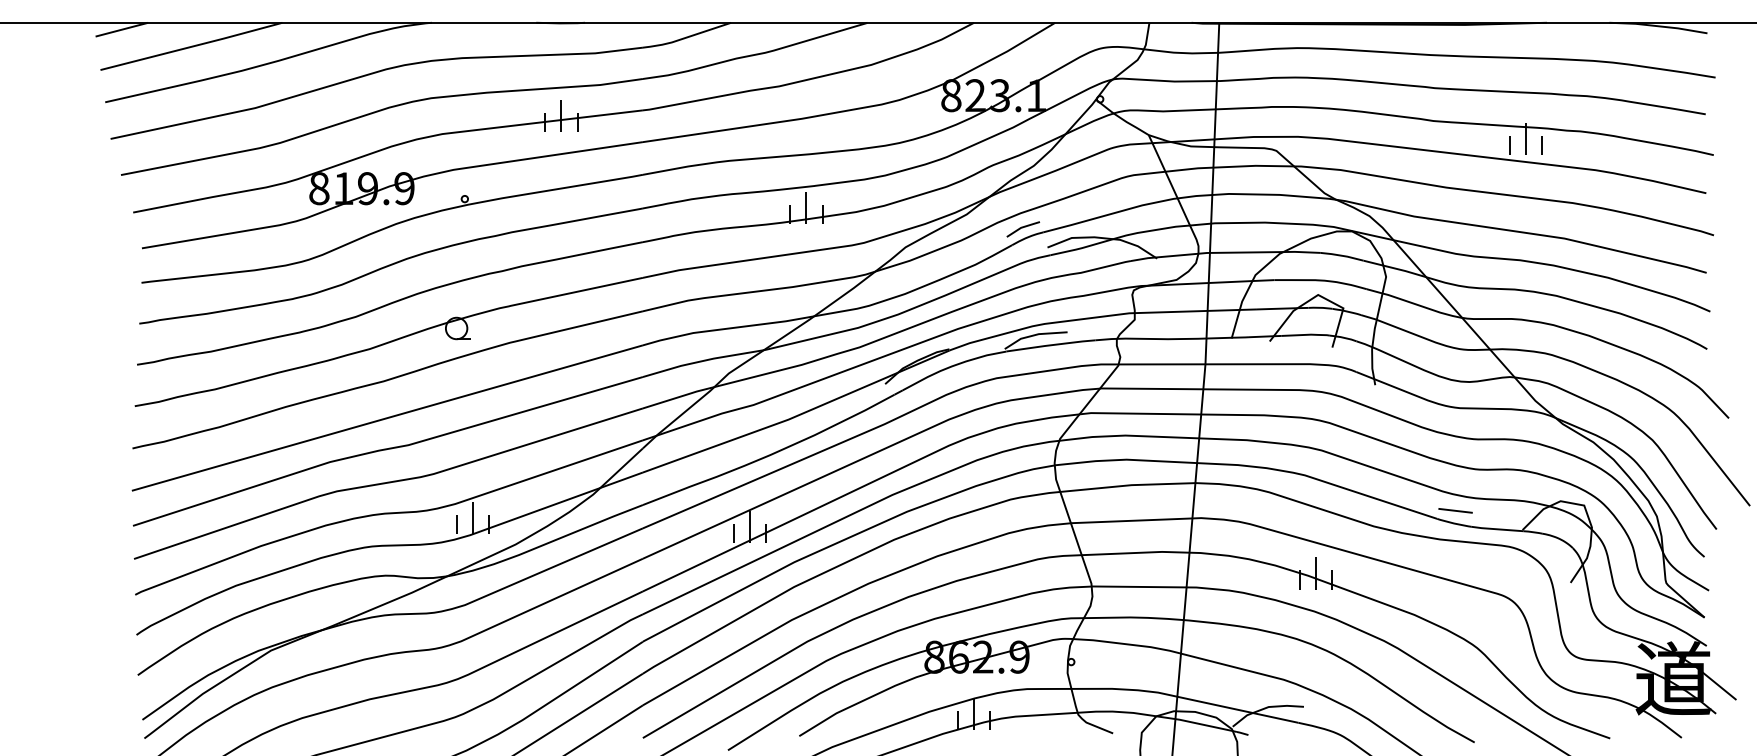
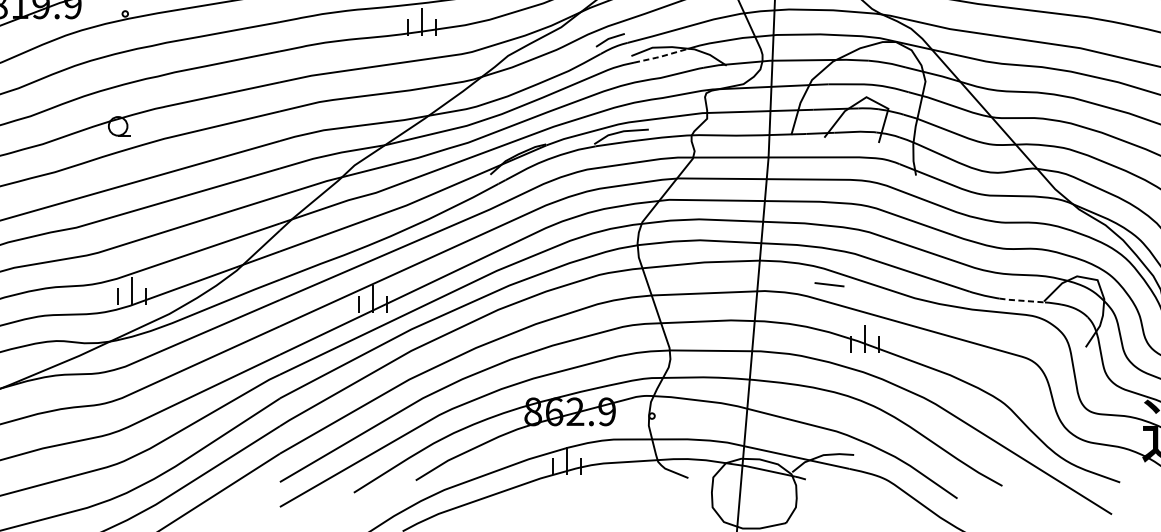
line: (1082, 248) -> (661, 56), solid -> dashed
line: (1455, 510) -> (829, 284), moved
line: (1497, 529) -> (1022, 300), solid -> dashed

